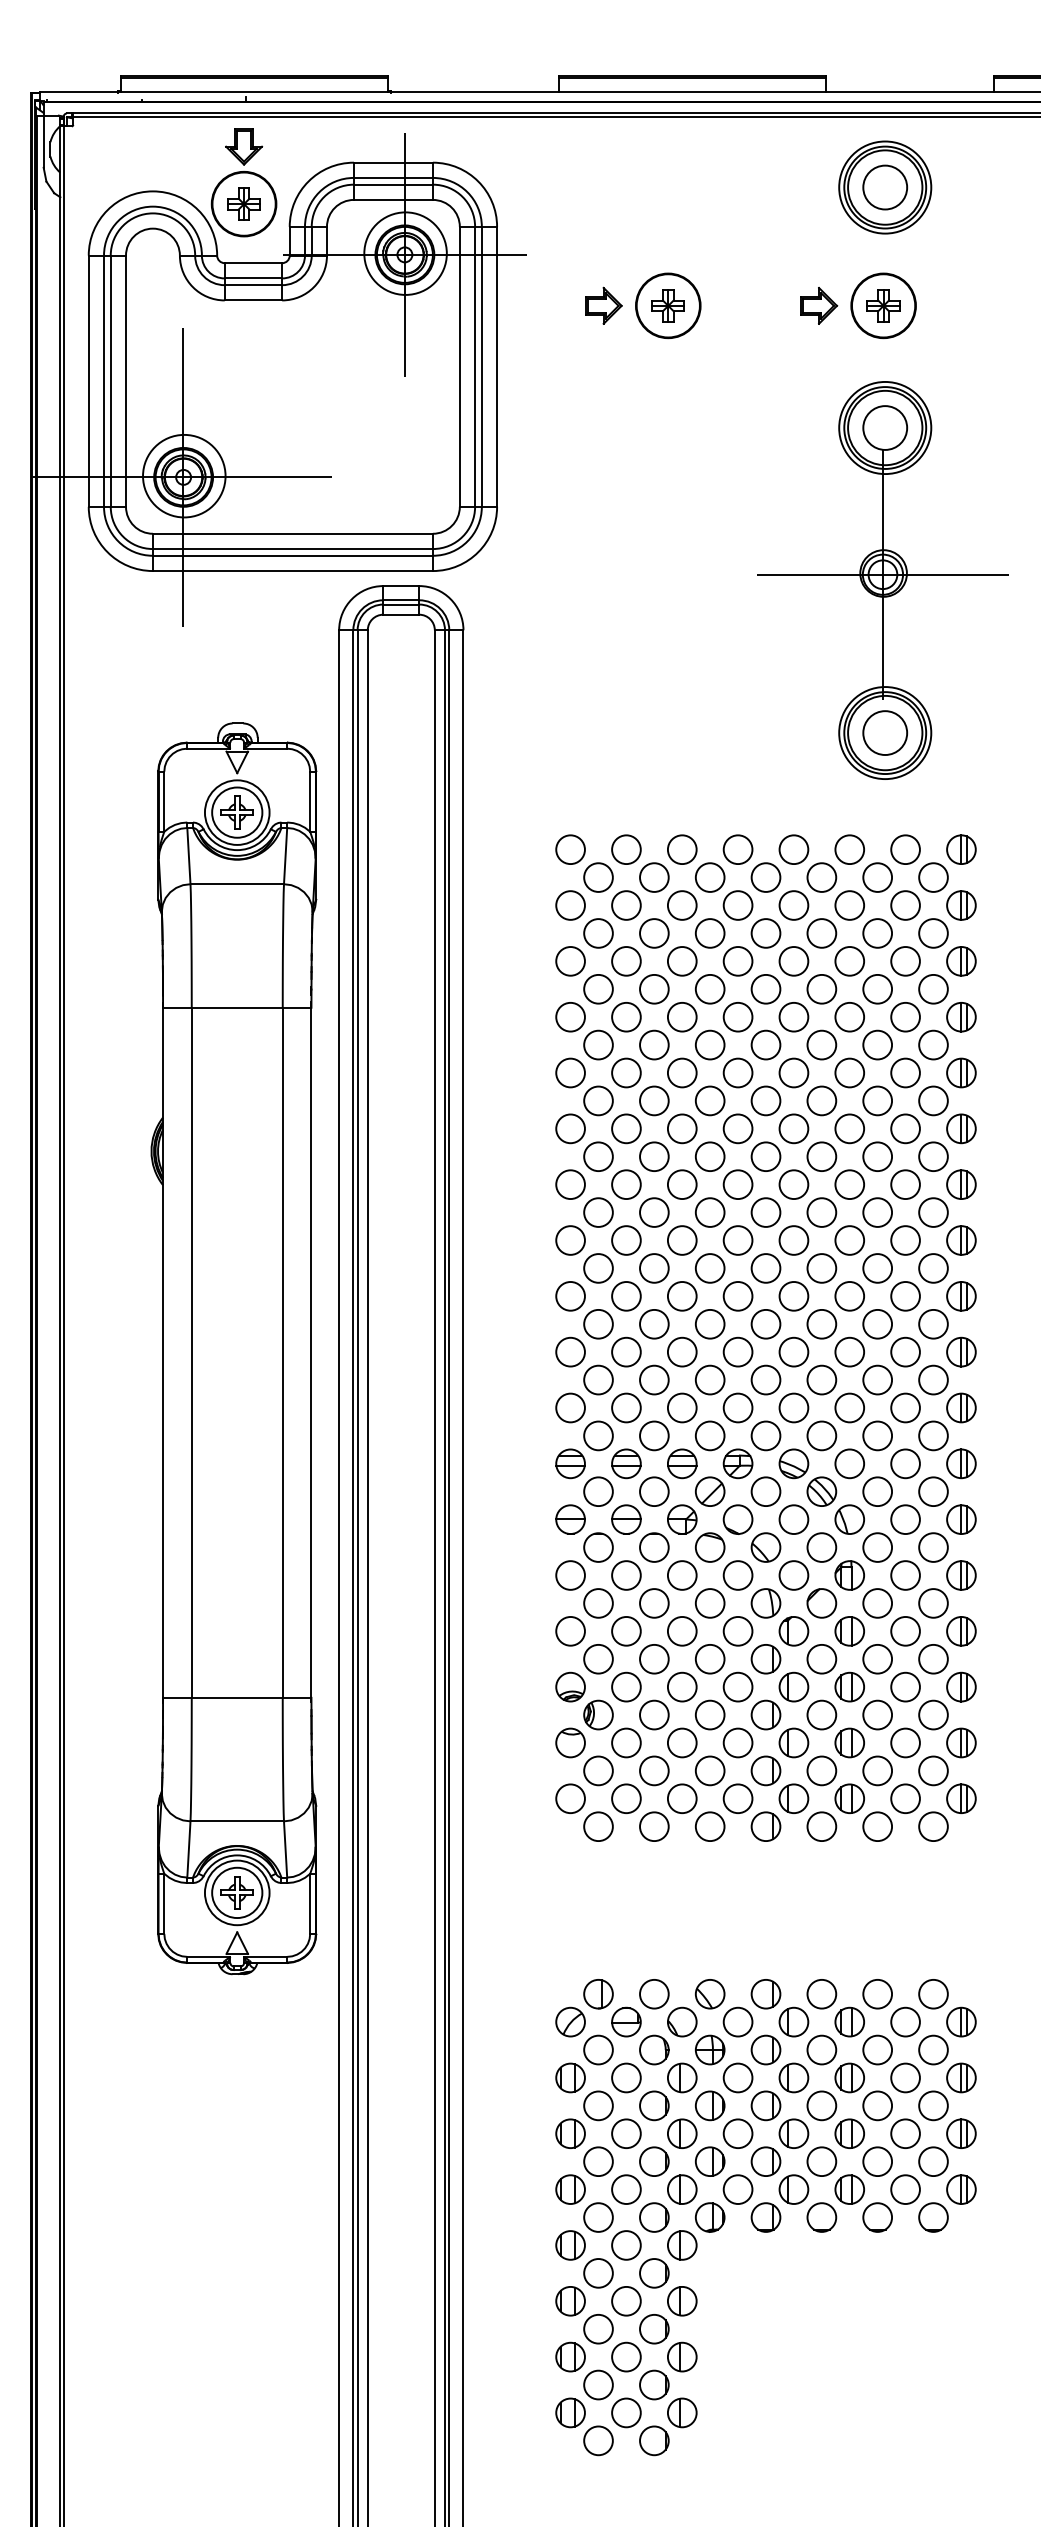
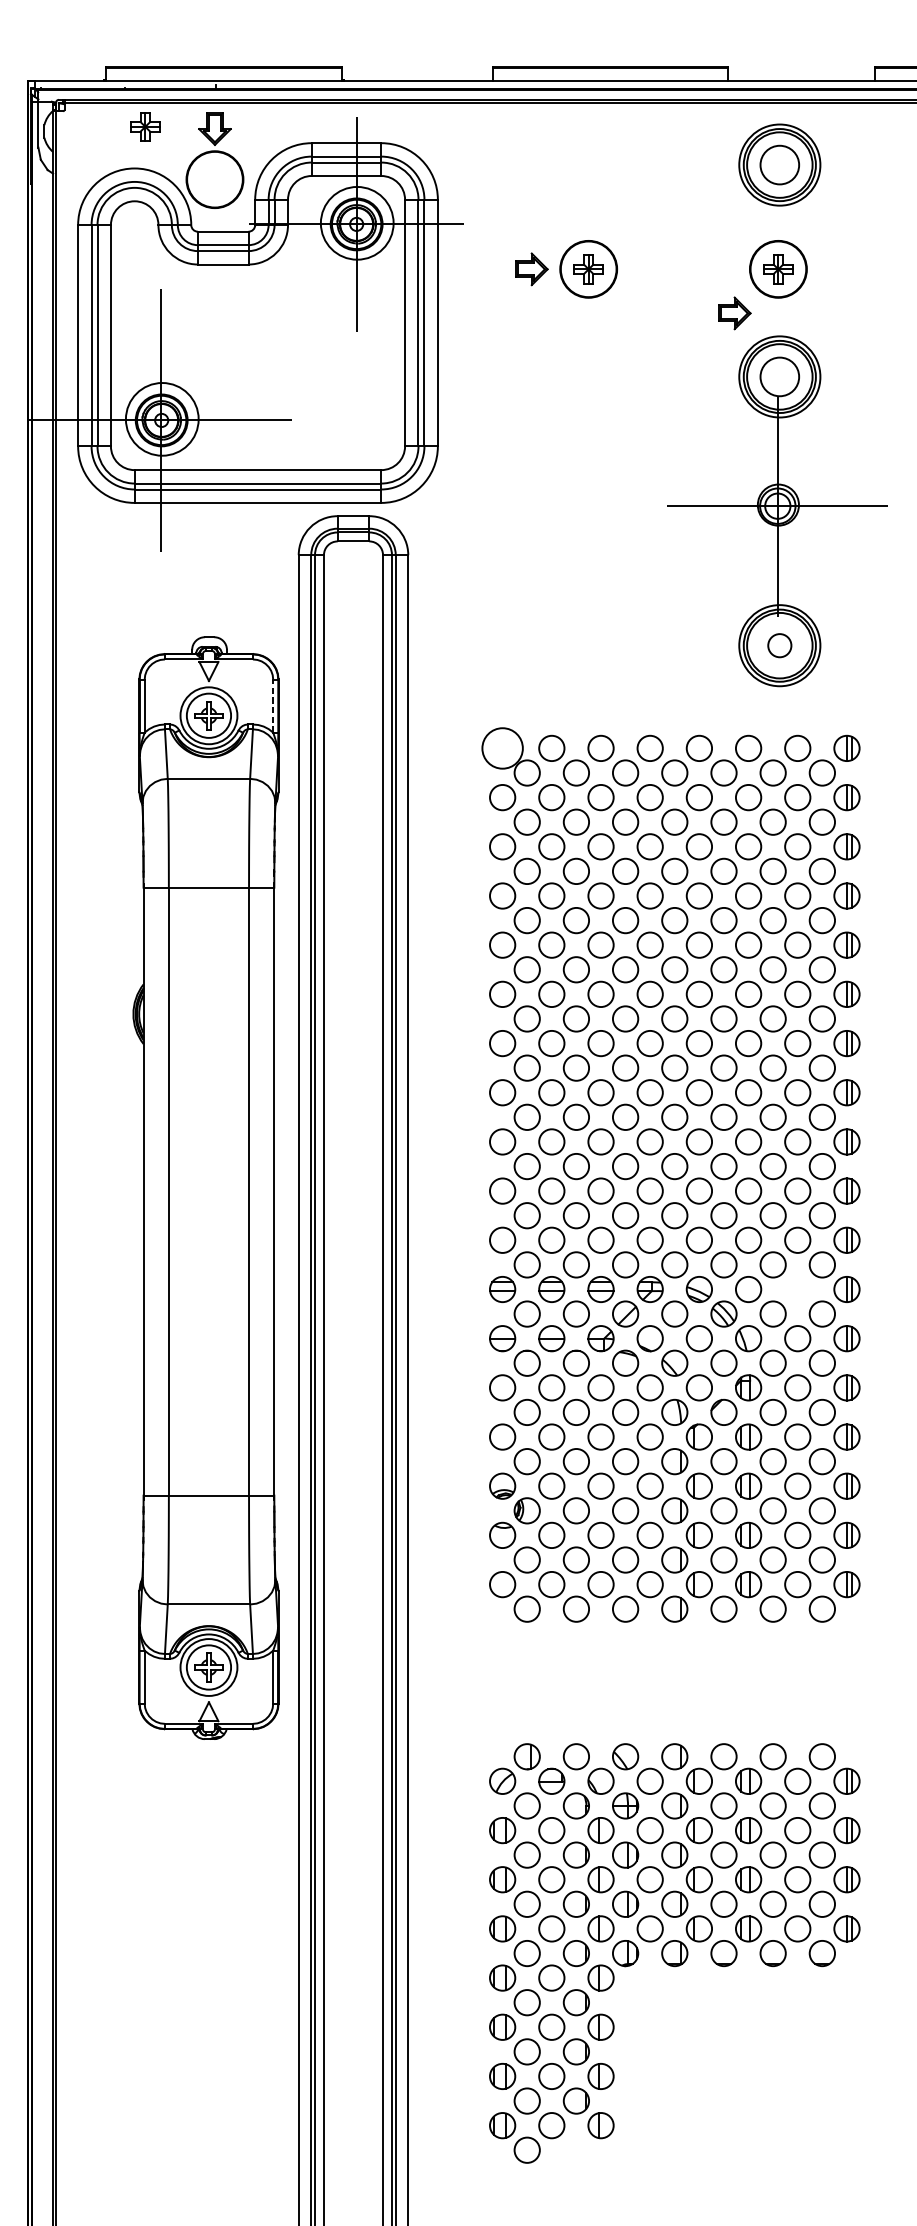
part: (243, 203) -> (144, 126), moved
part: (819, 305) -> (735, 313), moved
circle: (885, 733) -> (780, 646), size x0.6
line: (310, 801) -> (273, 705), solid -> dashed
circle: (570, 849) -> (502, 748), size x1.6
circle: (905, 1463) -> (797, 1289), removed
part: (654, 2440) -> (576, 2149), removed

